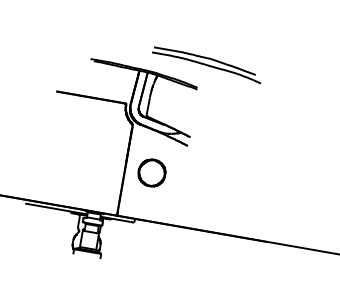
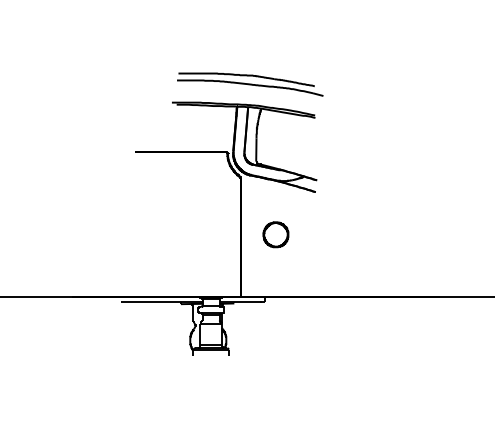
part: (207, 65) -> (250, 84), moved
part: (151, 172) -> (275, 234), size x0.71

